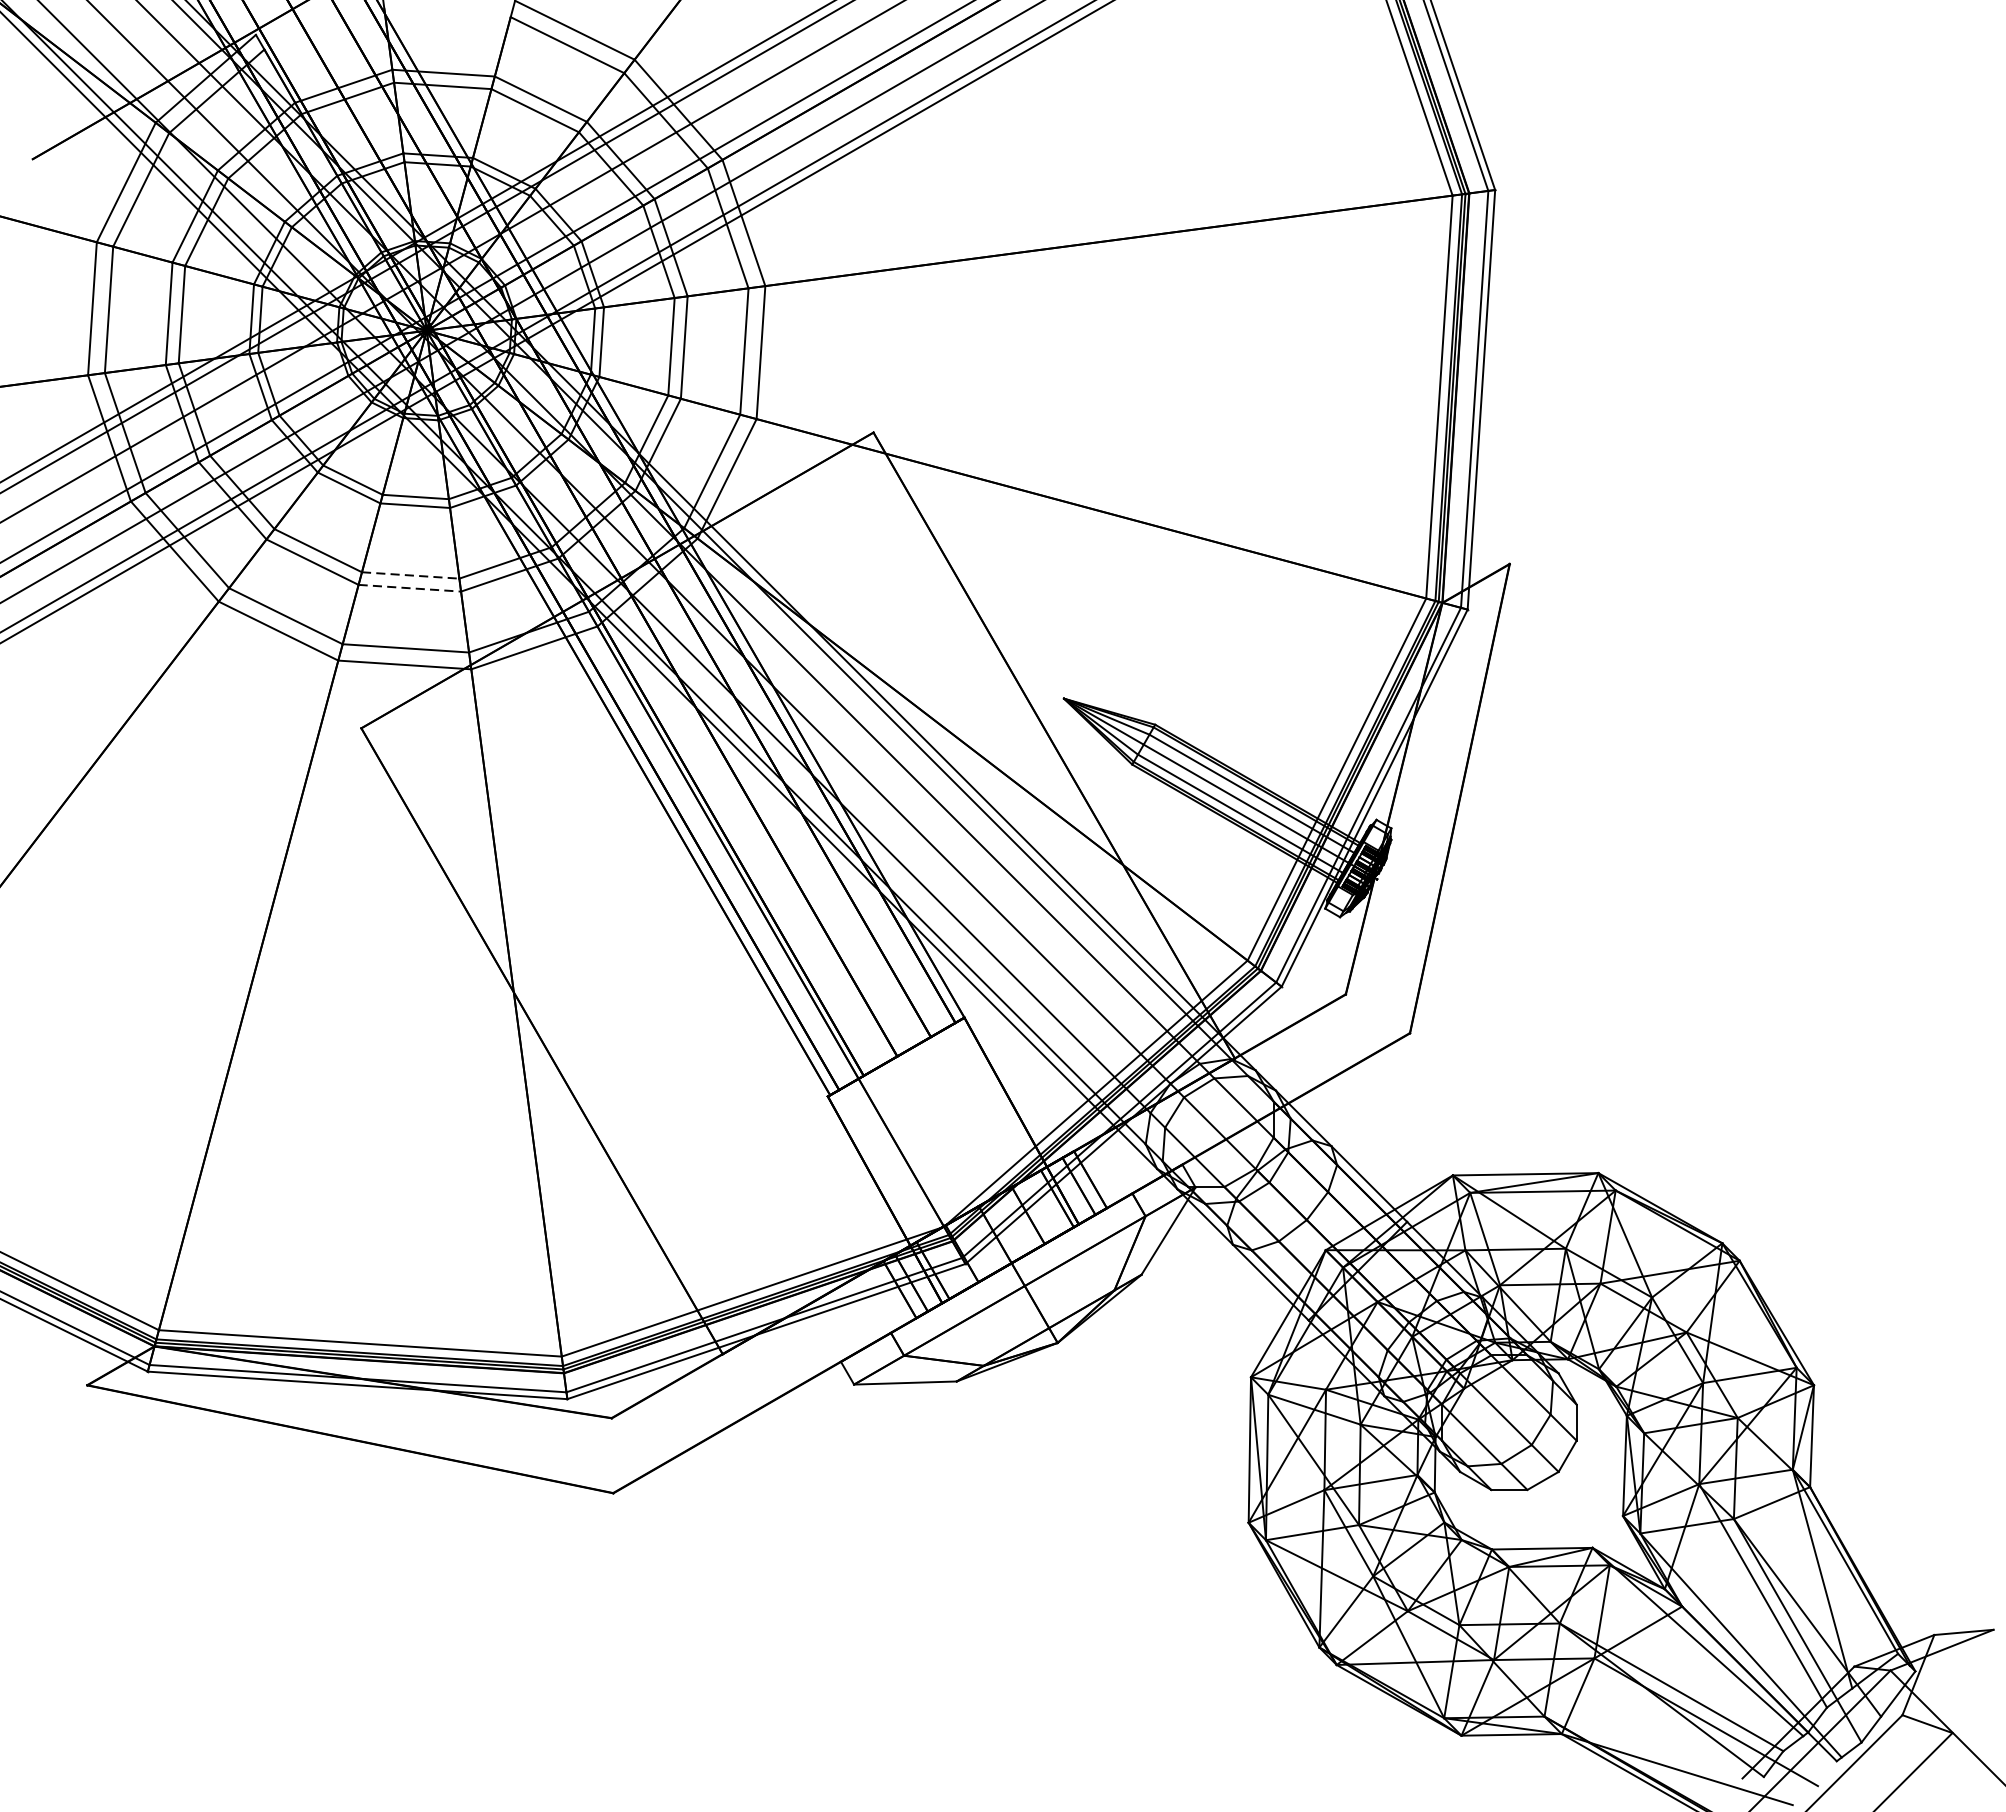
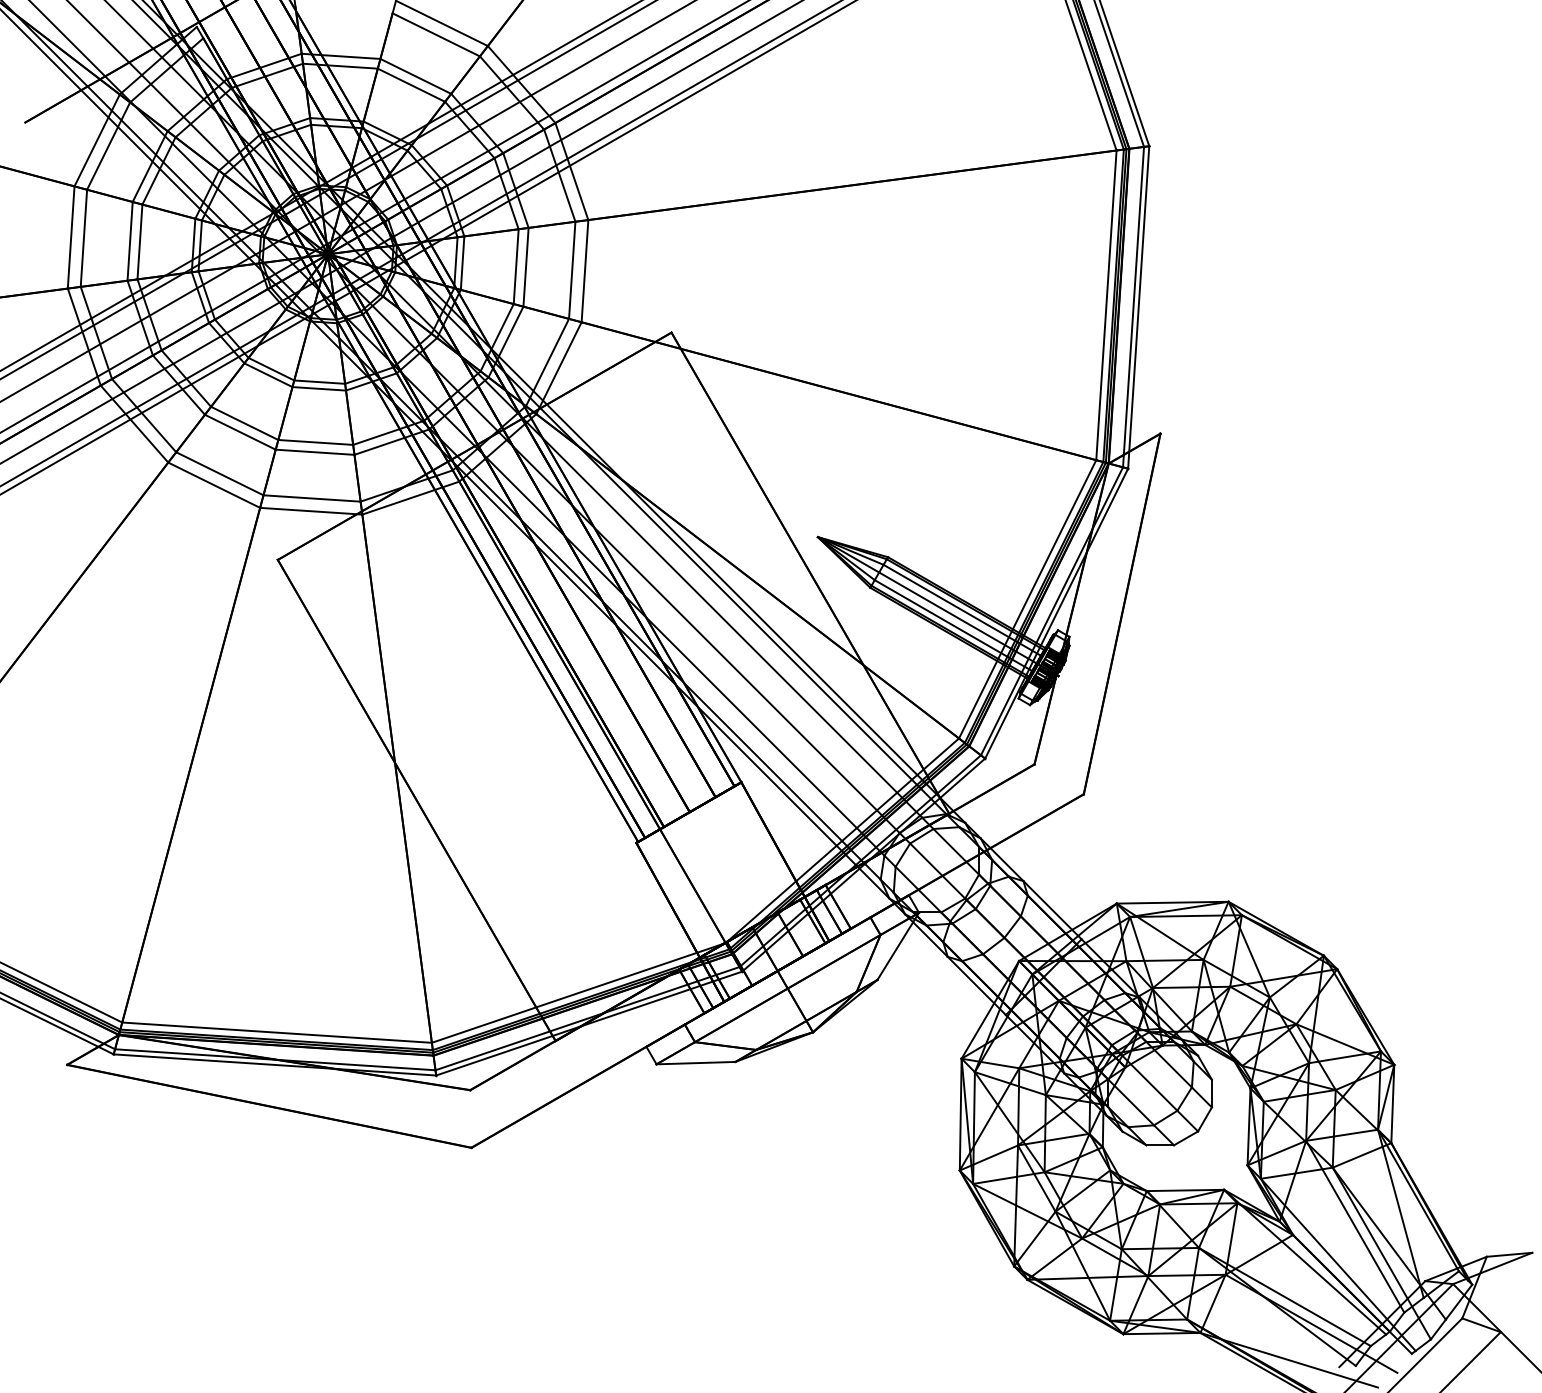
line: (411, 575) -> (316, 442), dashed -> solid
line: (410, 588) -> (315, 452), dashed -> solid

